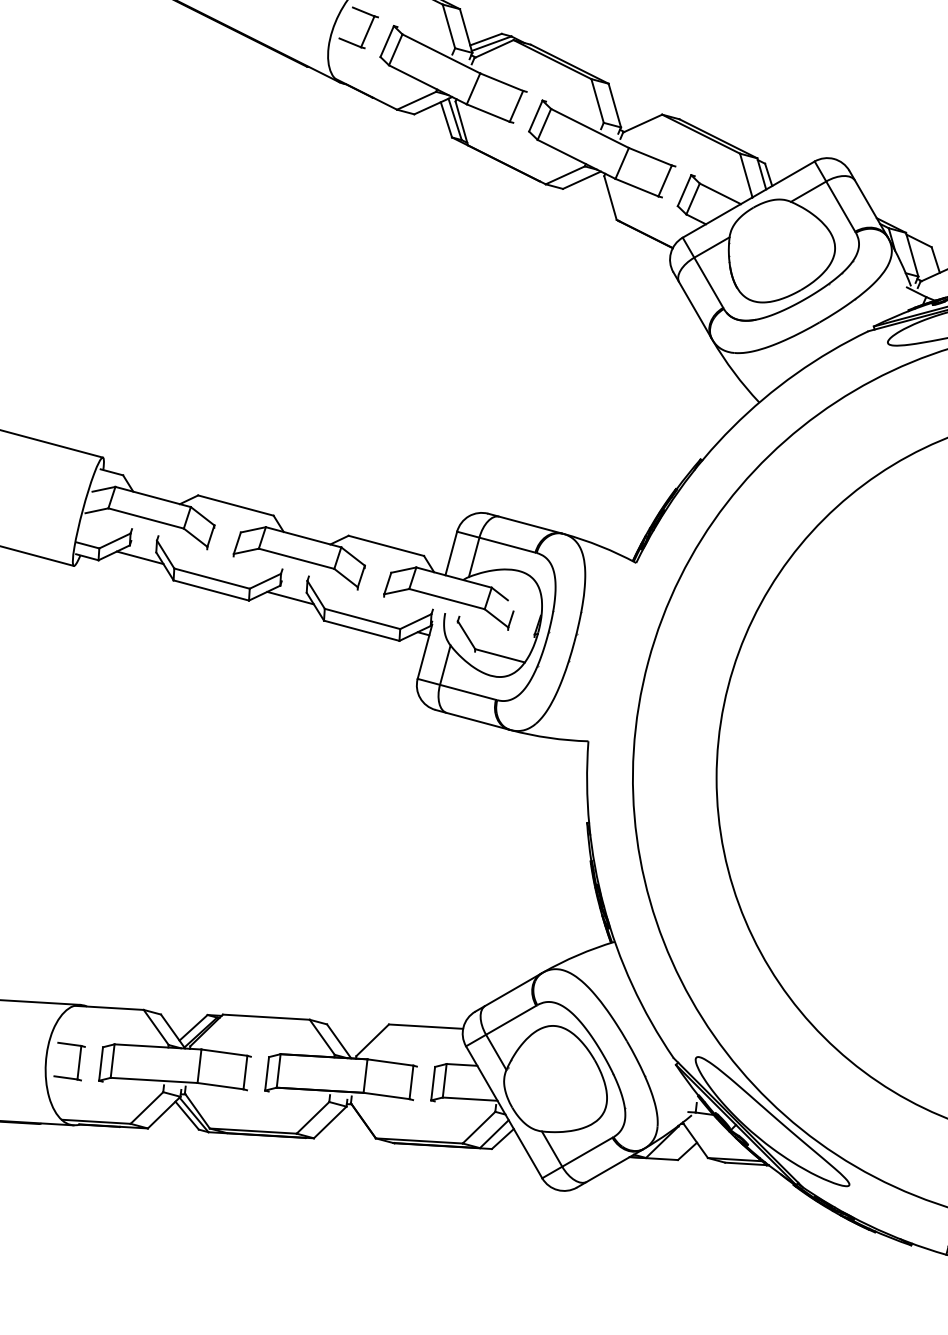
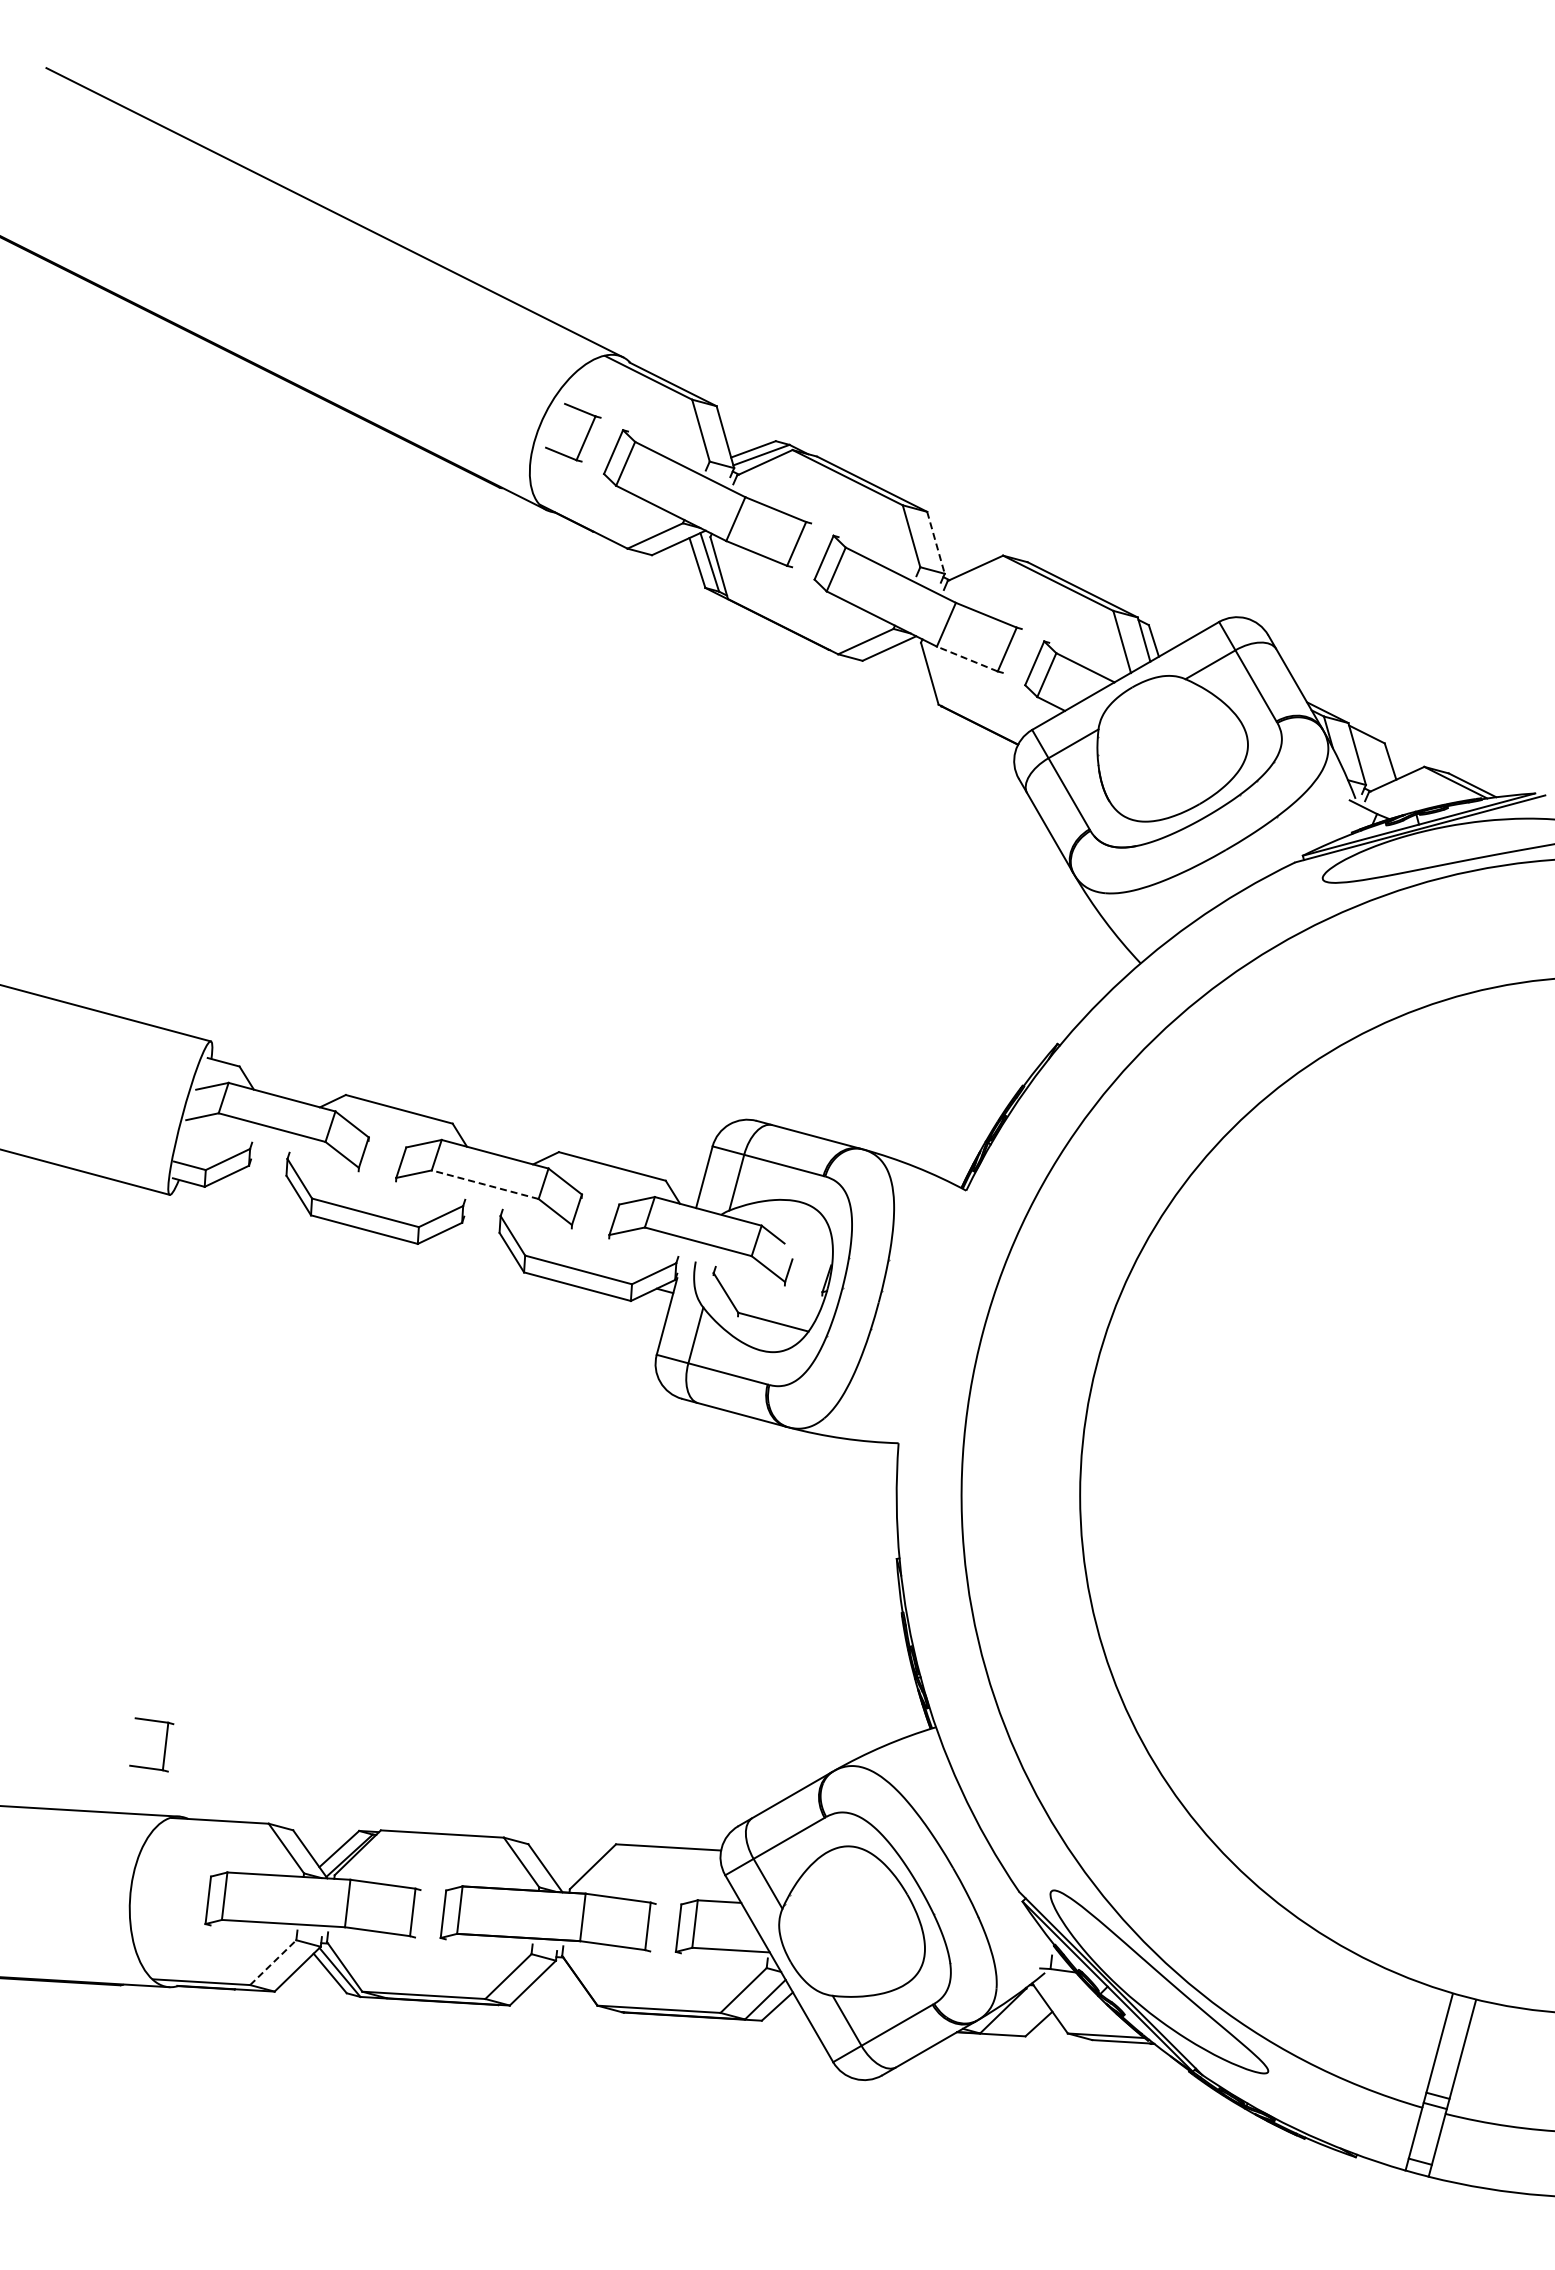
line: (615, 106) -> (936, 543), solid -> dashed
line: (637, 187) -> (967, 659), solid -> dashed
line: (140, 557) -> (263, 1183), removed
line: (296, 558) -> (484, 1184), solid -> dashed
line: (290, 598) -> (476, 1240), removed
part: (78, 1062) -> (164, 1745), moved
line: (147, 1107) -> (273, 1962), solid -> dashed

